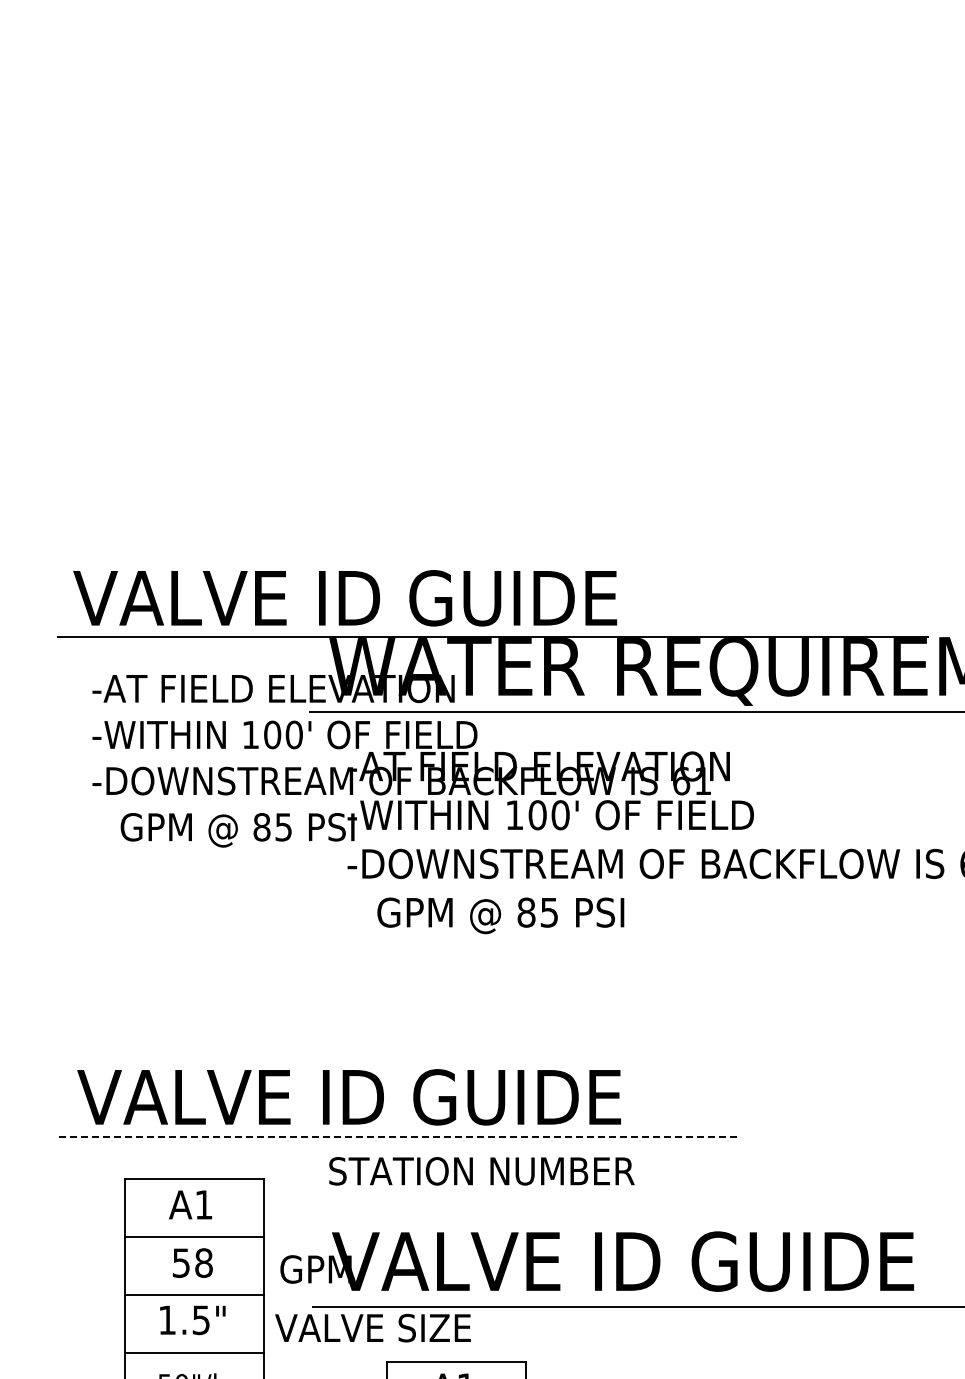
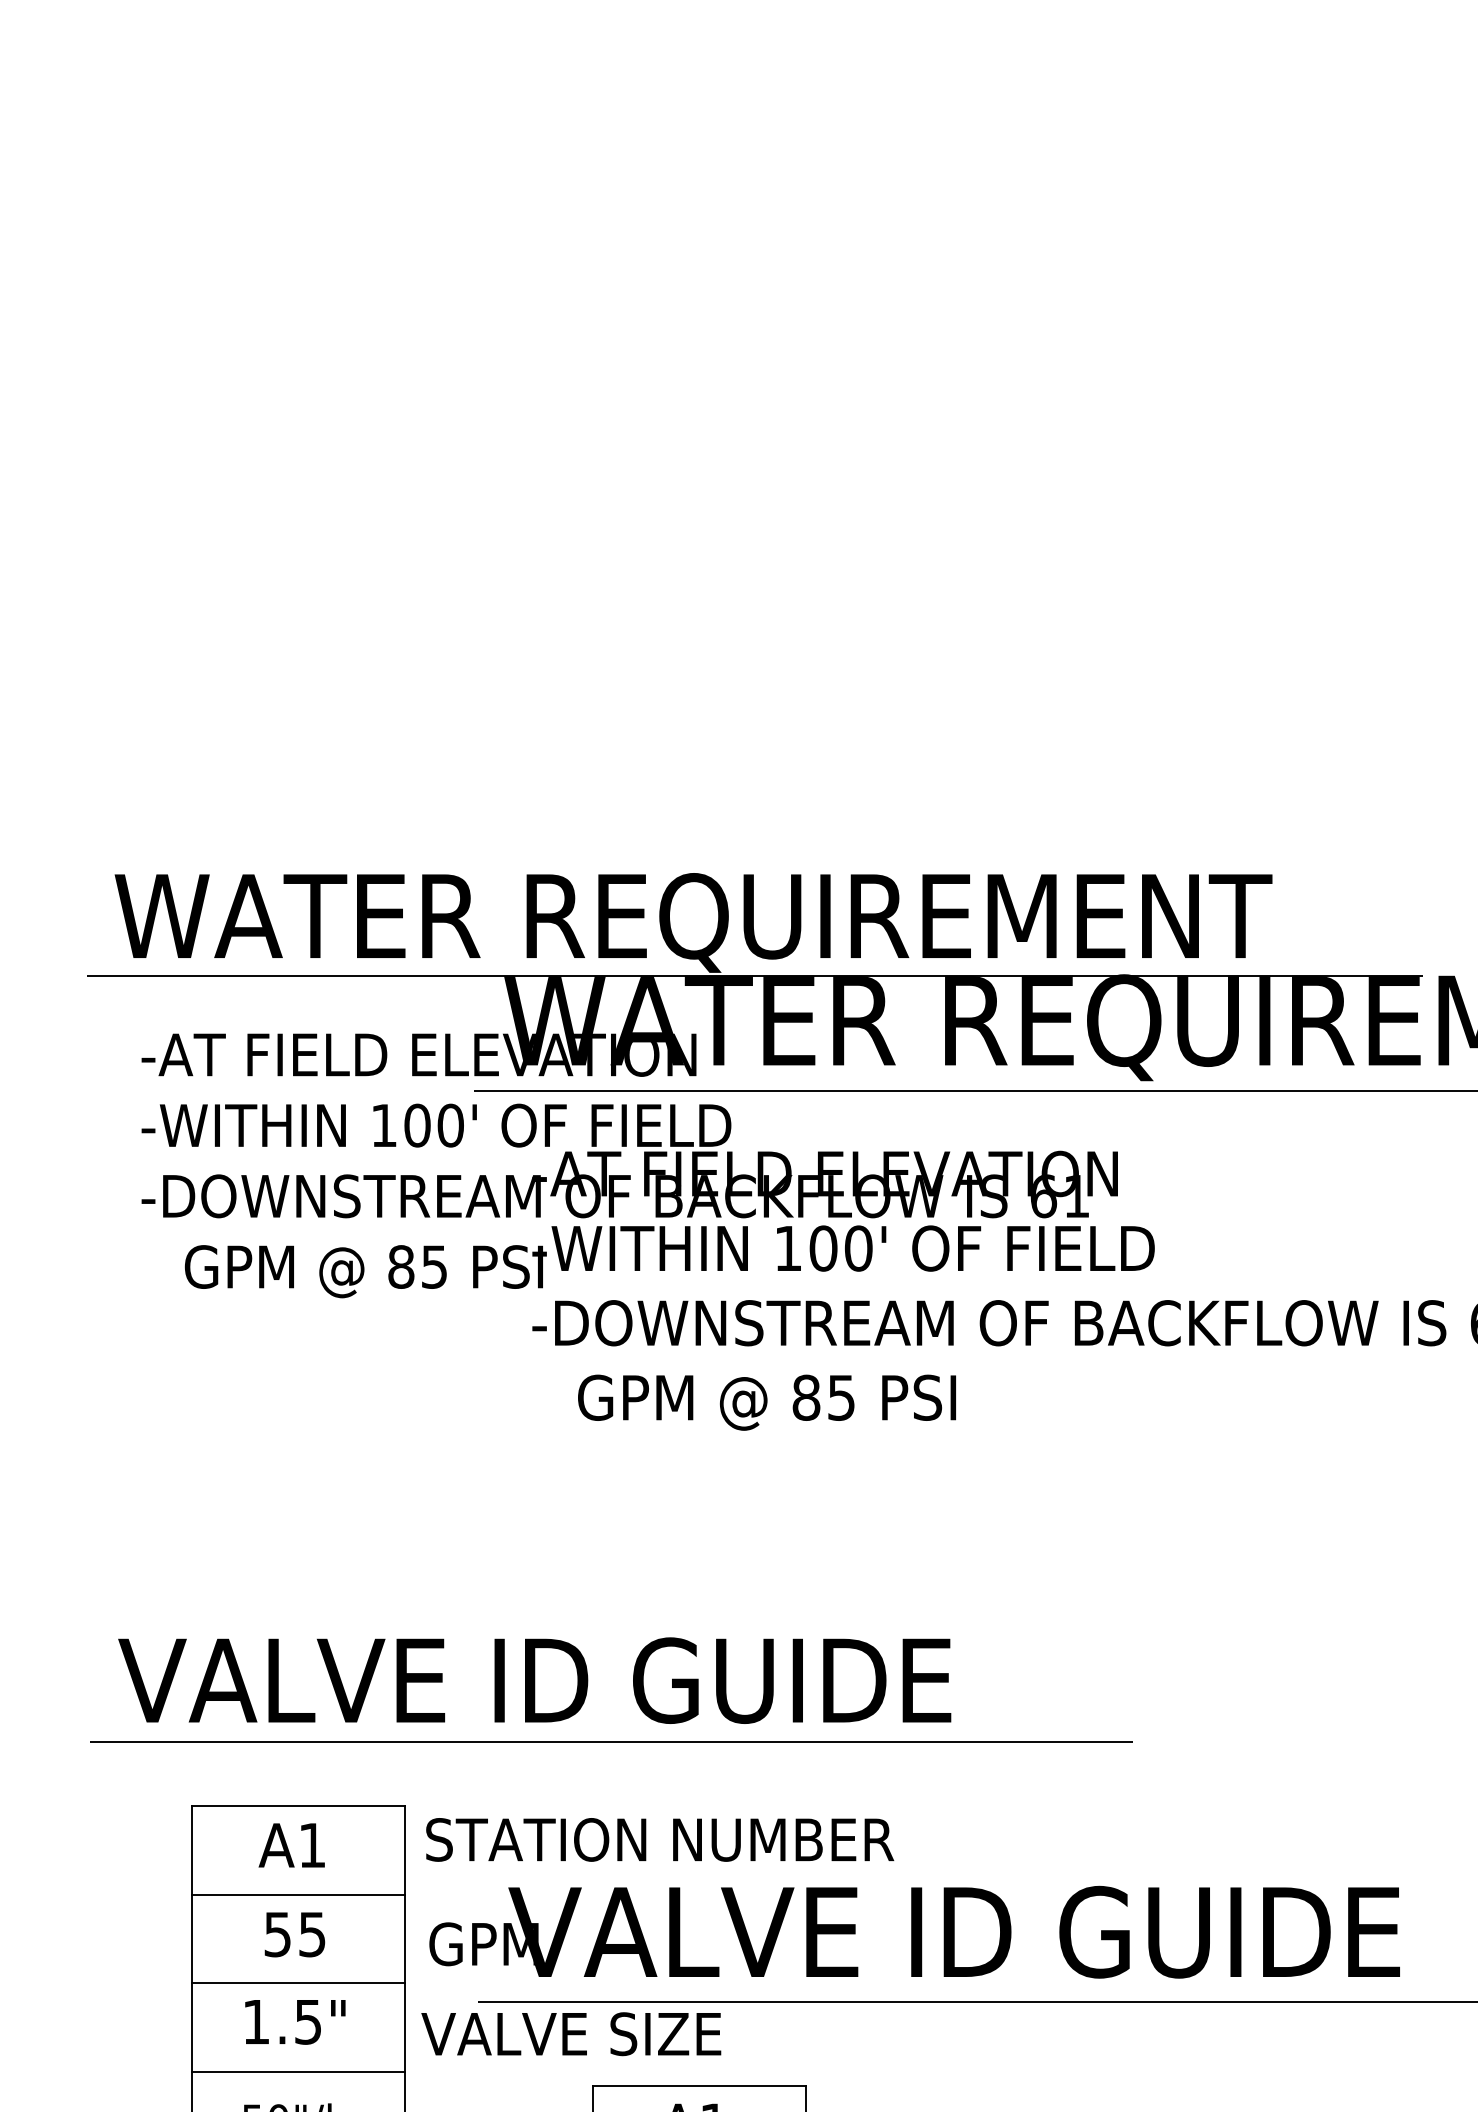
text: (451, 602) -> (691, 922), VALVE ID GUIDE -> WATER REQUIREMENT
line: (399, 1137) -> (611, 1742), dashed -> solid
text: (481, 1171) -> (659, 1840), moved
text: (203, 1262) -> (311, 1933), 58 -> 55

